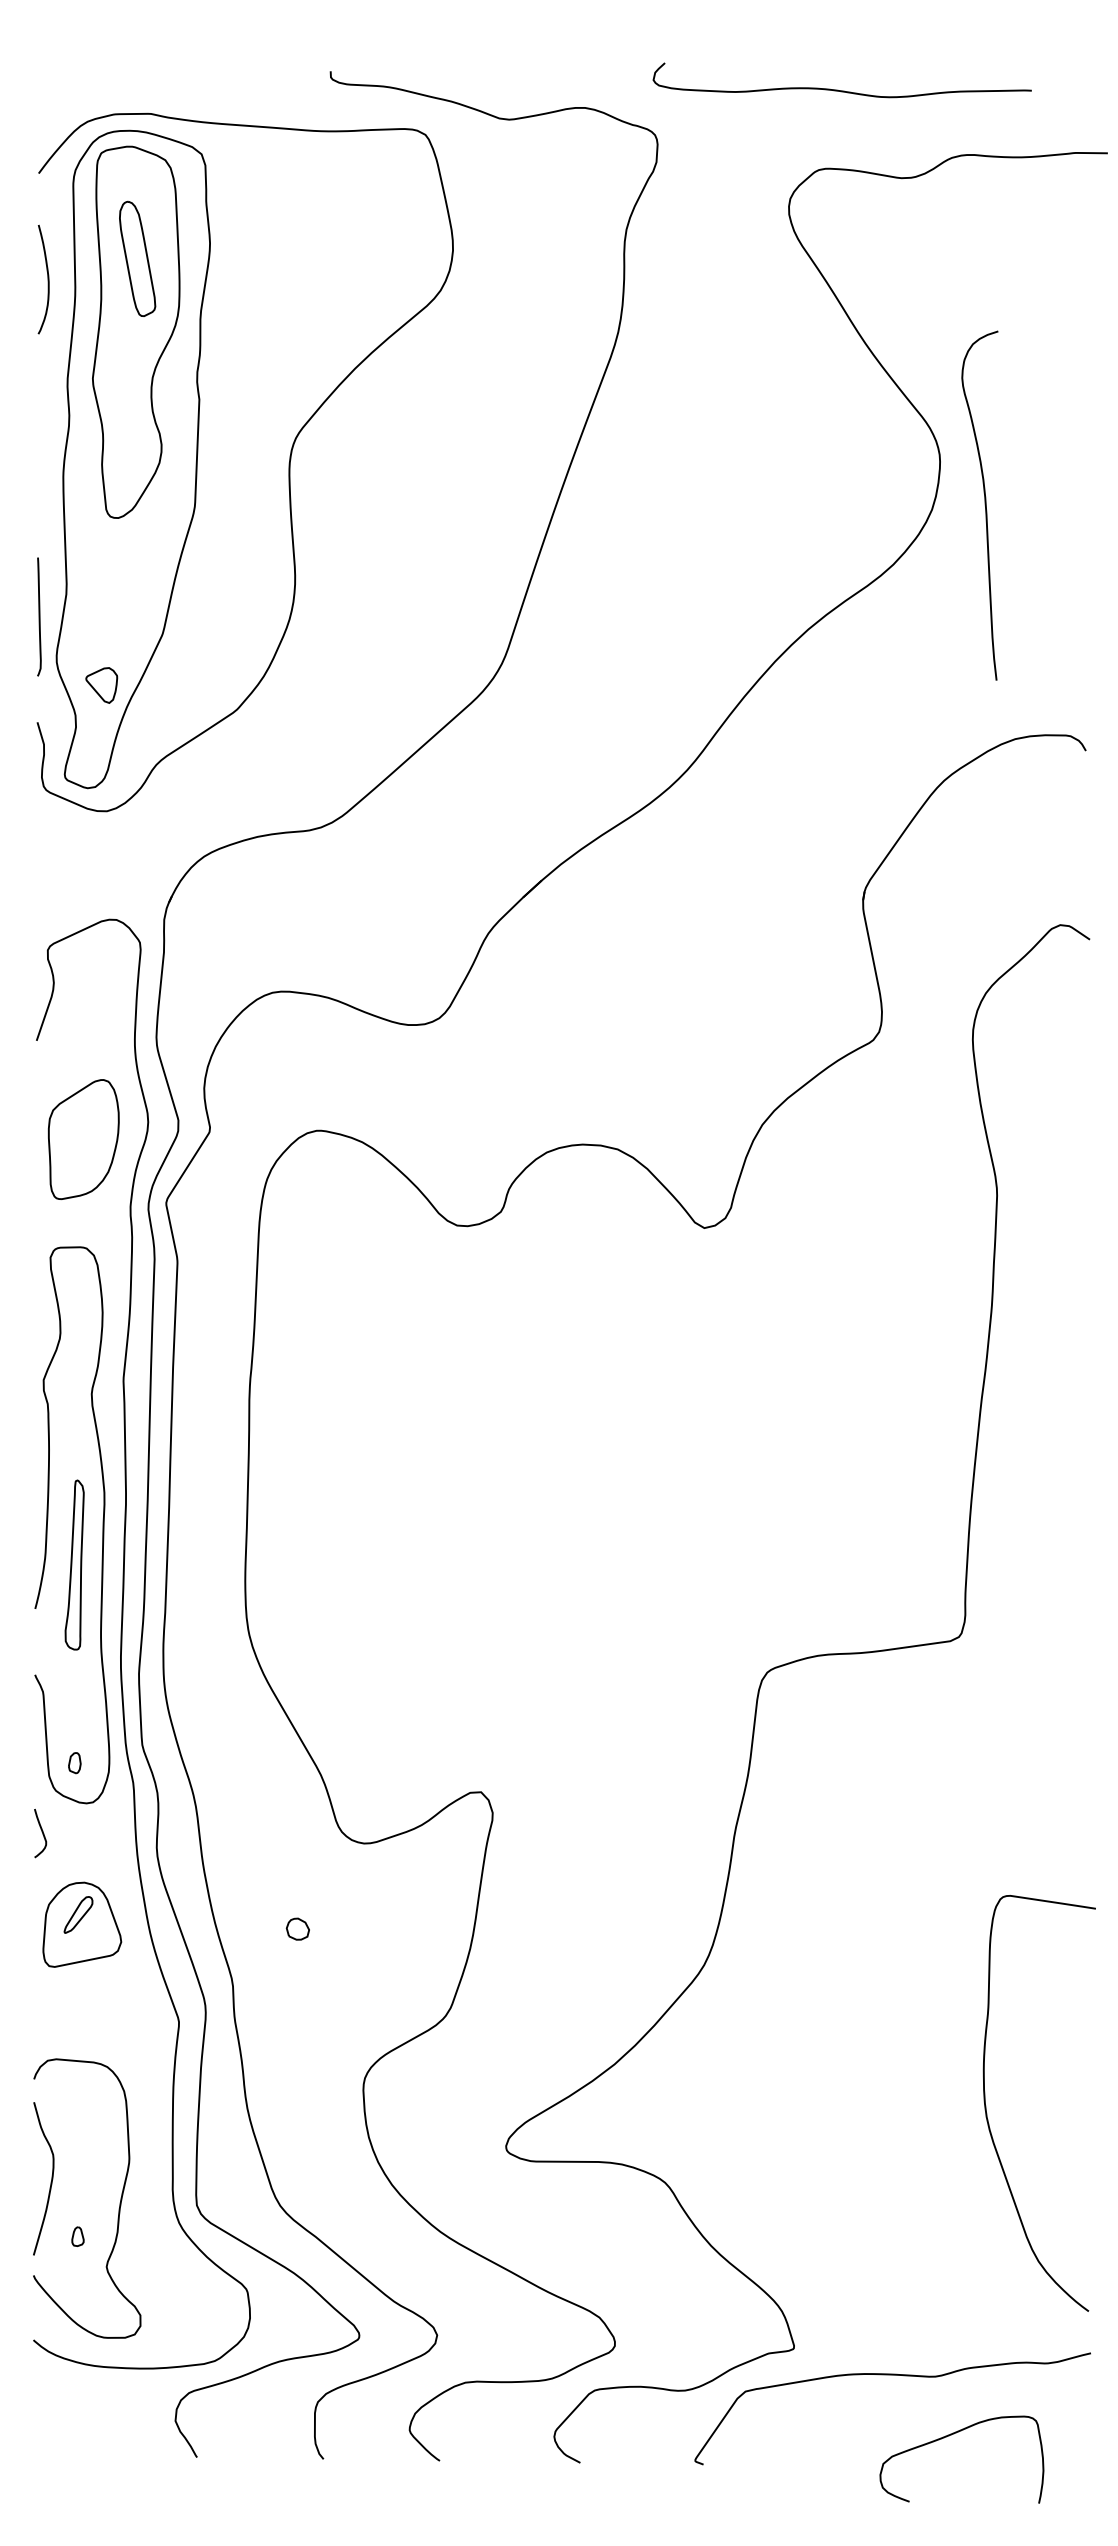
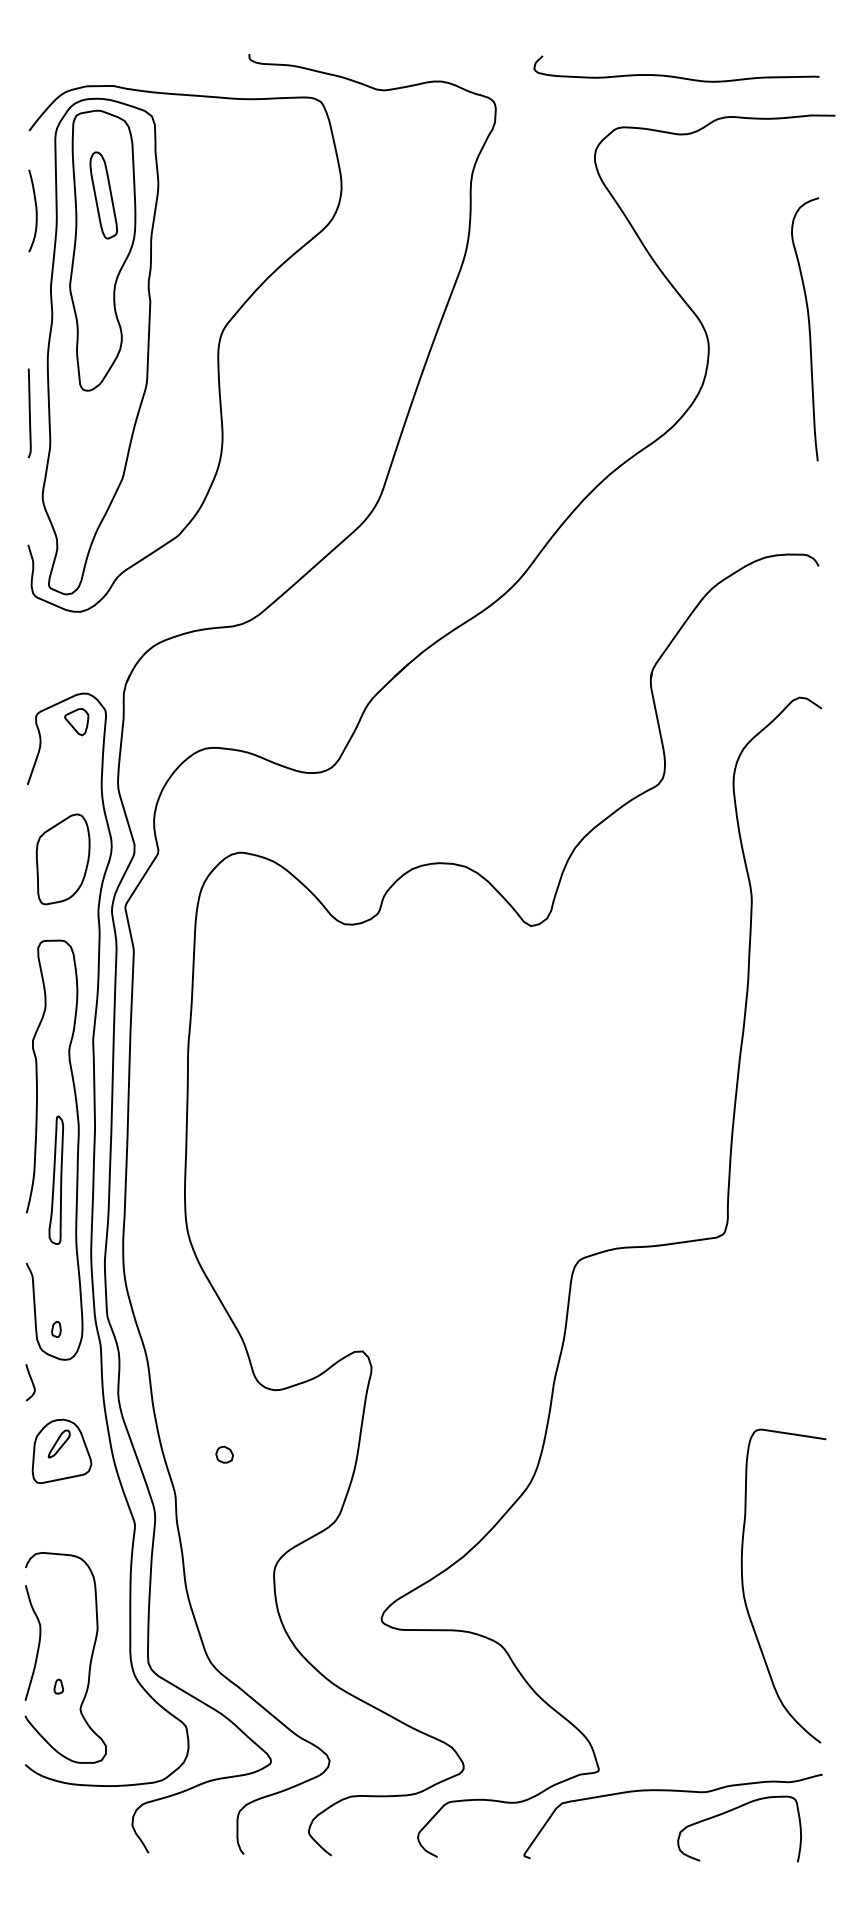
curve: (837, 89) -> (672, 75), moved
curve: (984, 505) -> (808, 329), moved
curve: (39, 616) -> (29, 412), moved
part: (101, 685) -> (76, 722), moved
curve: (949, 2436) -> (730, 1811), moved

